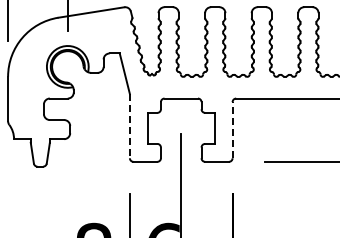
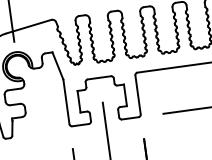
line: (129, 126) -> (66, 102), dashed -> solid
line: (232, 129) -> (137, 94), dashed -> solid

